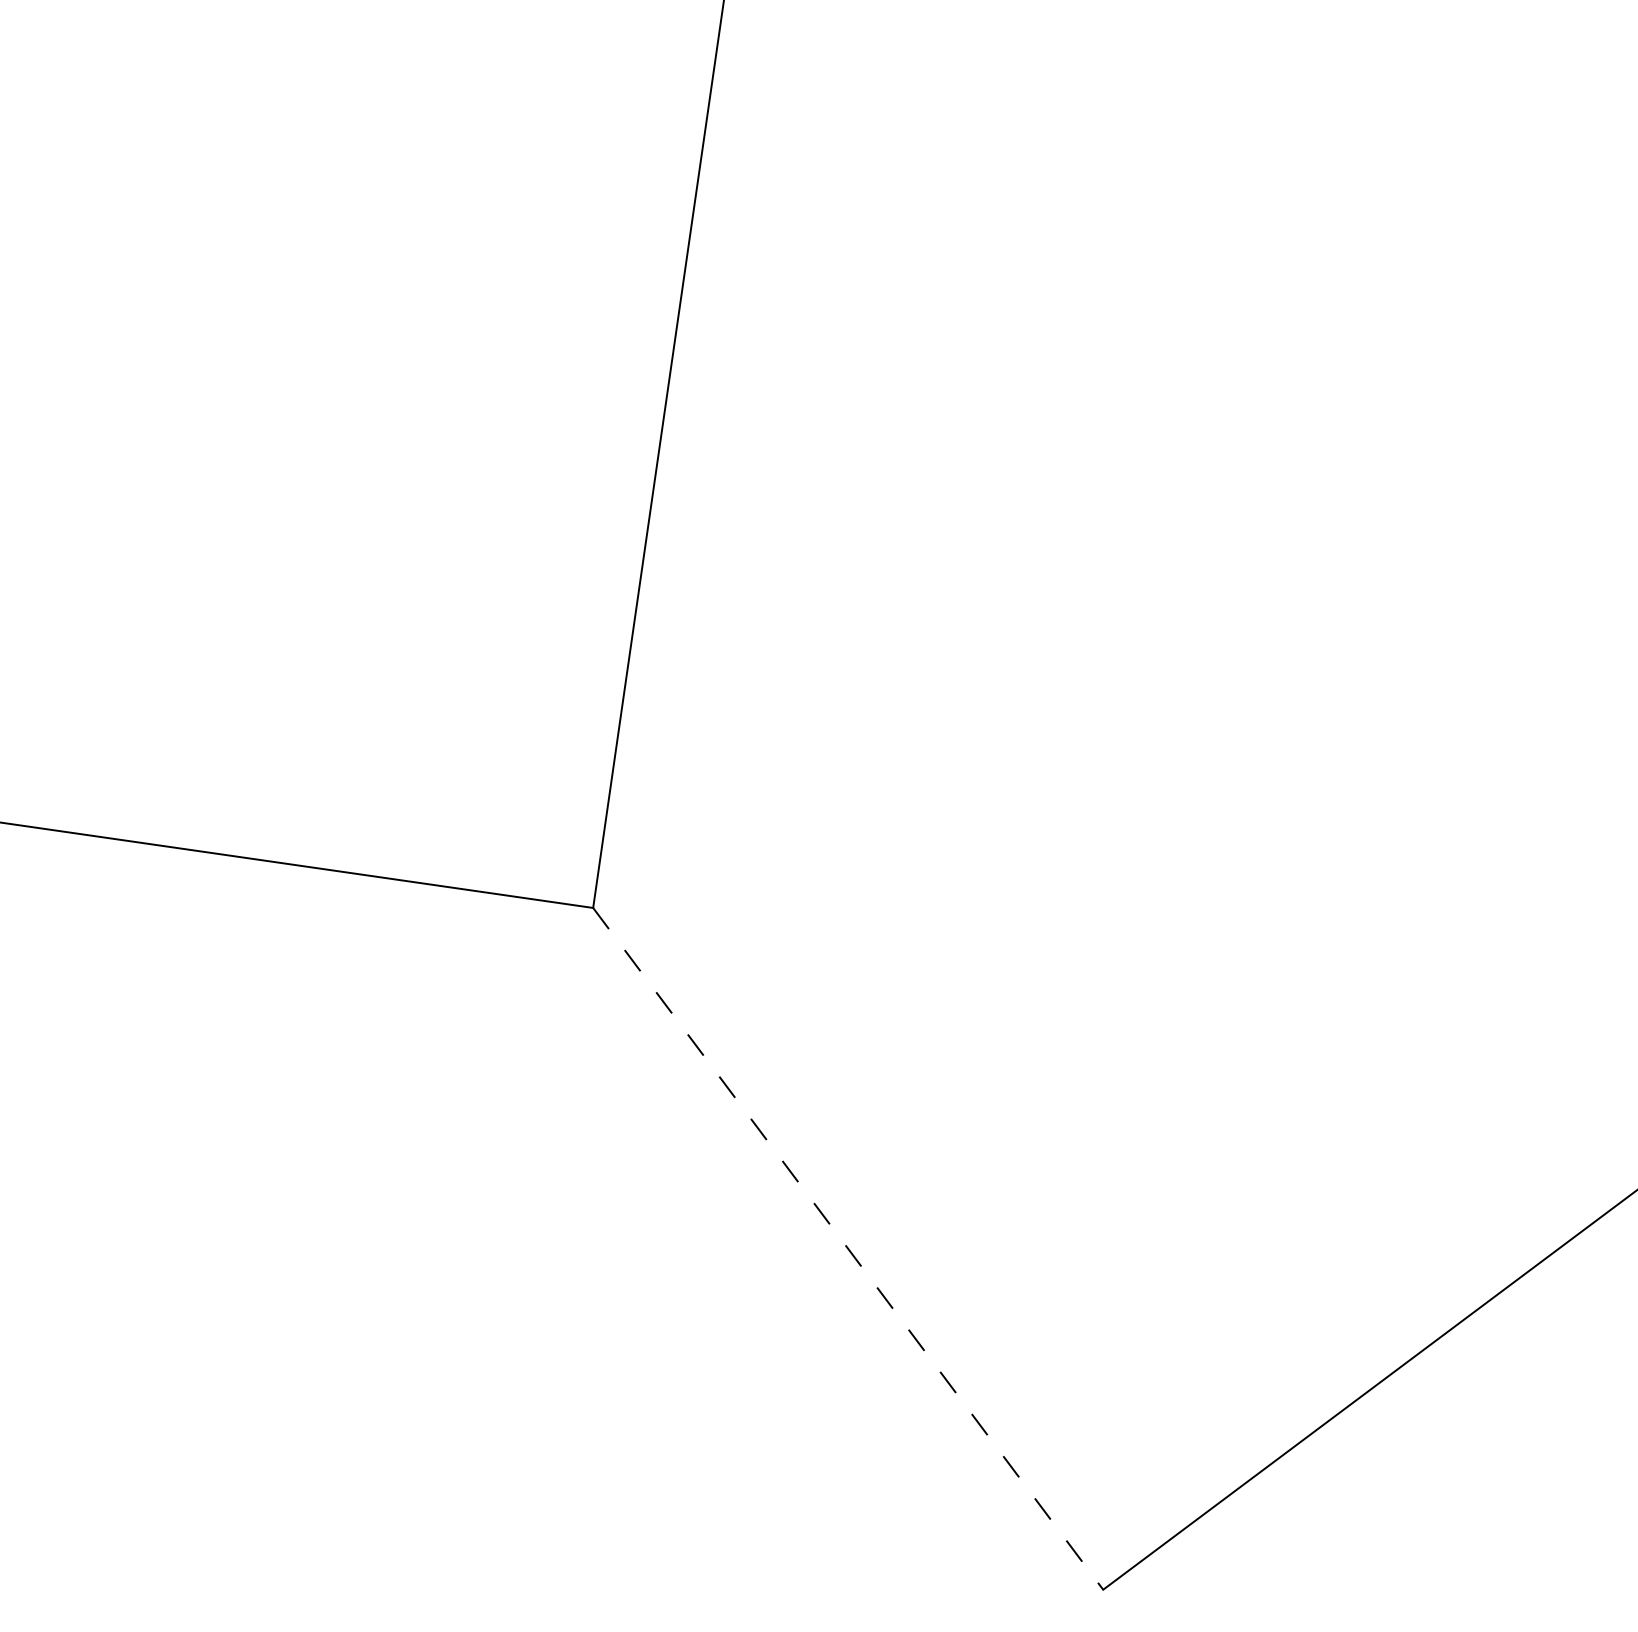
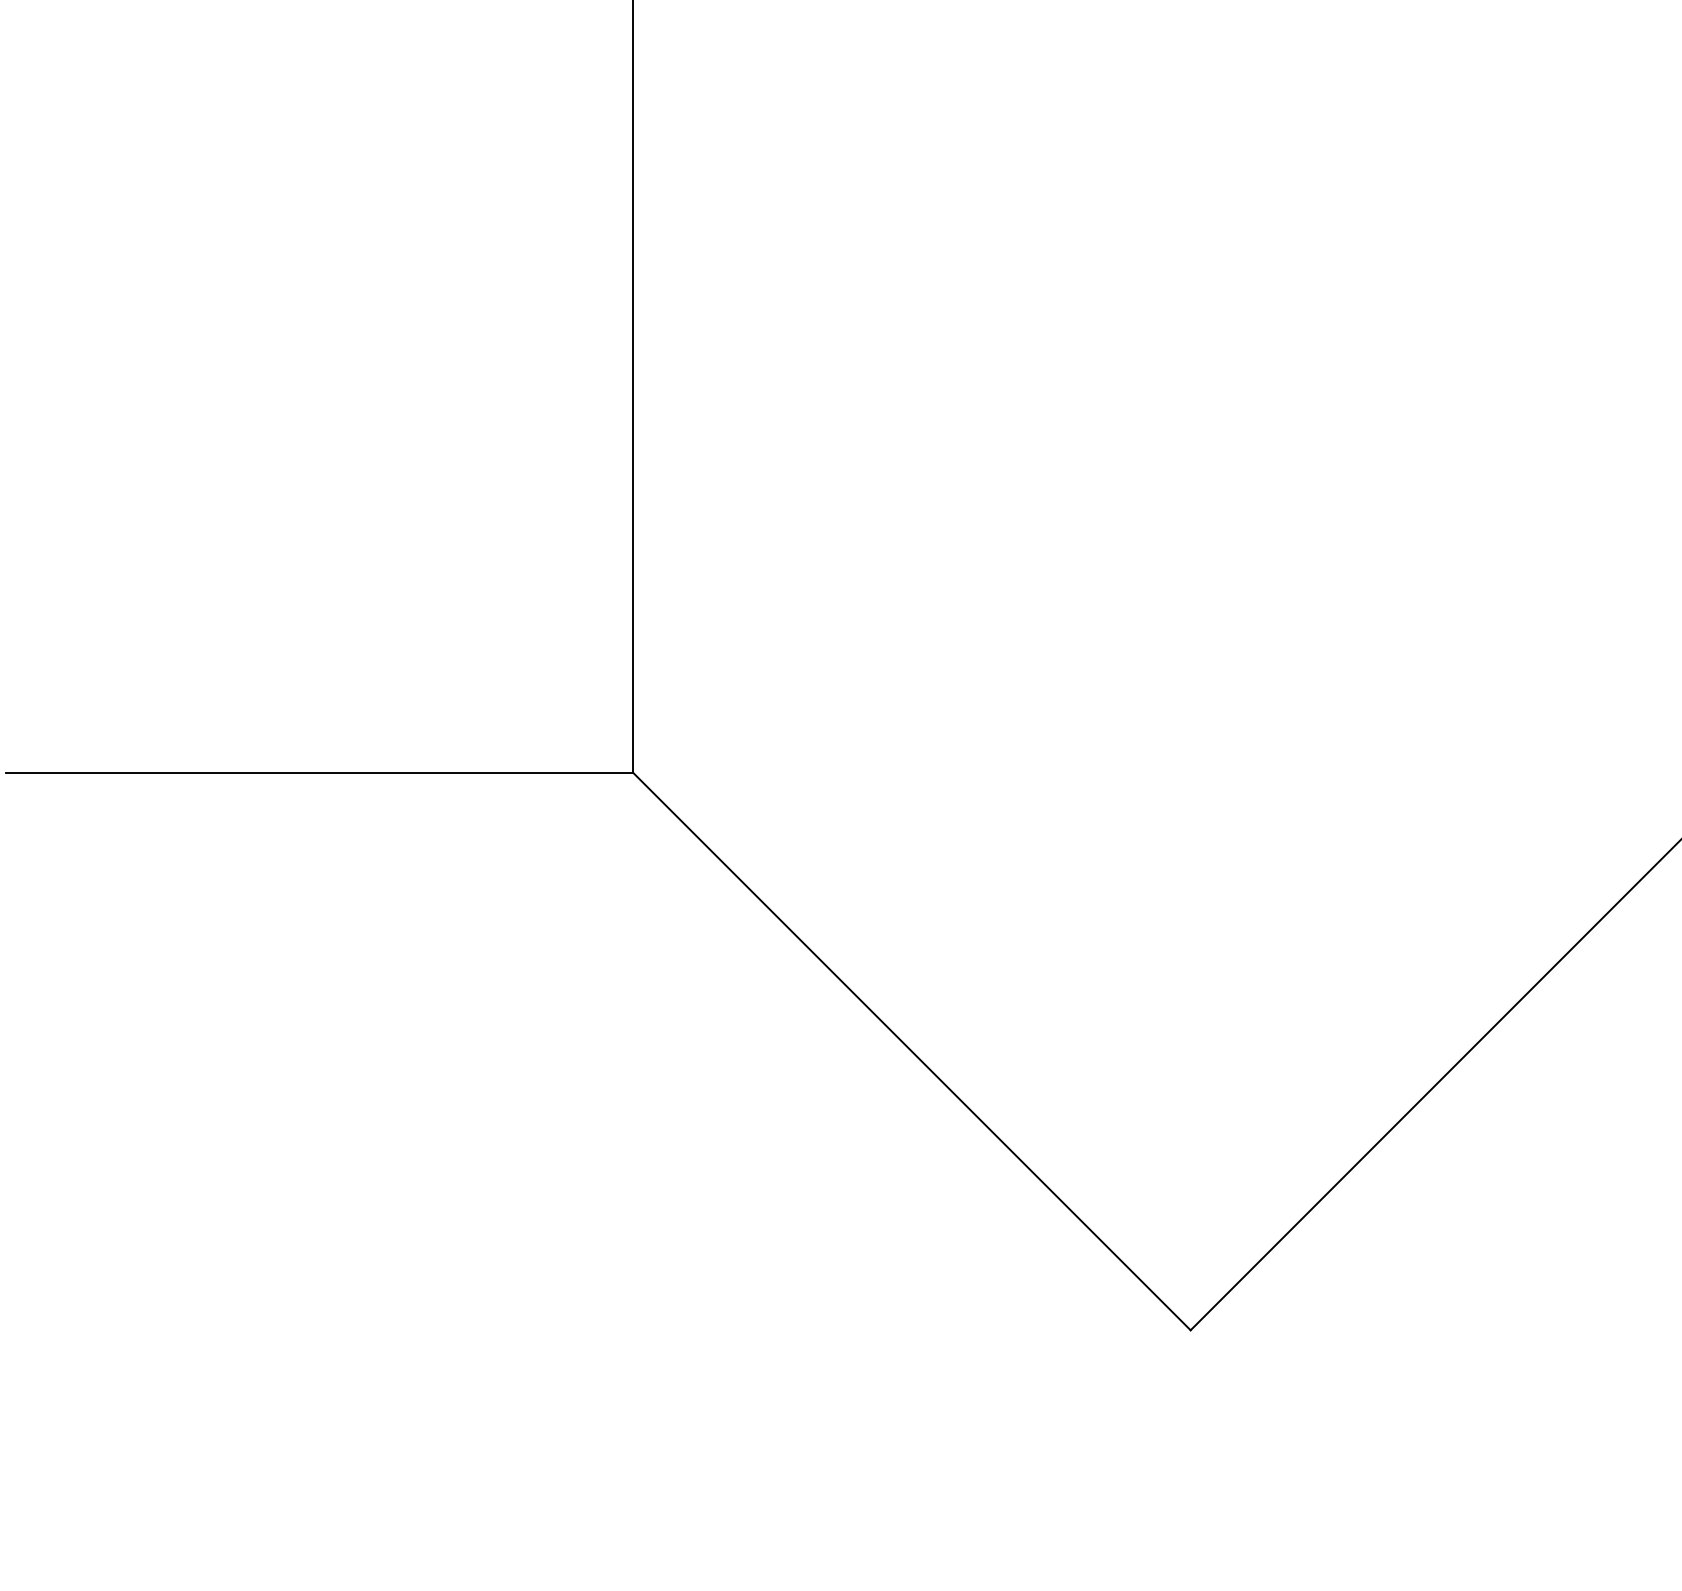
line: (848, 1248) -> (912, 1051), dashed -> solid

